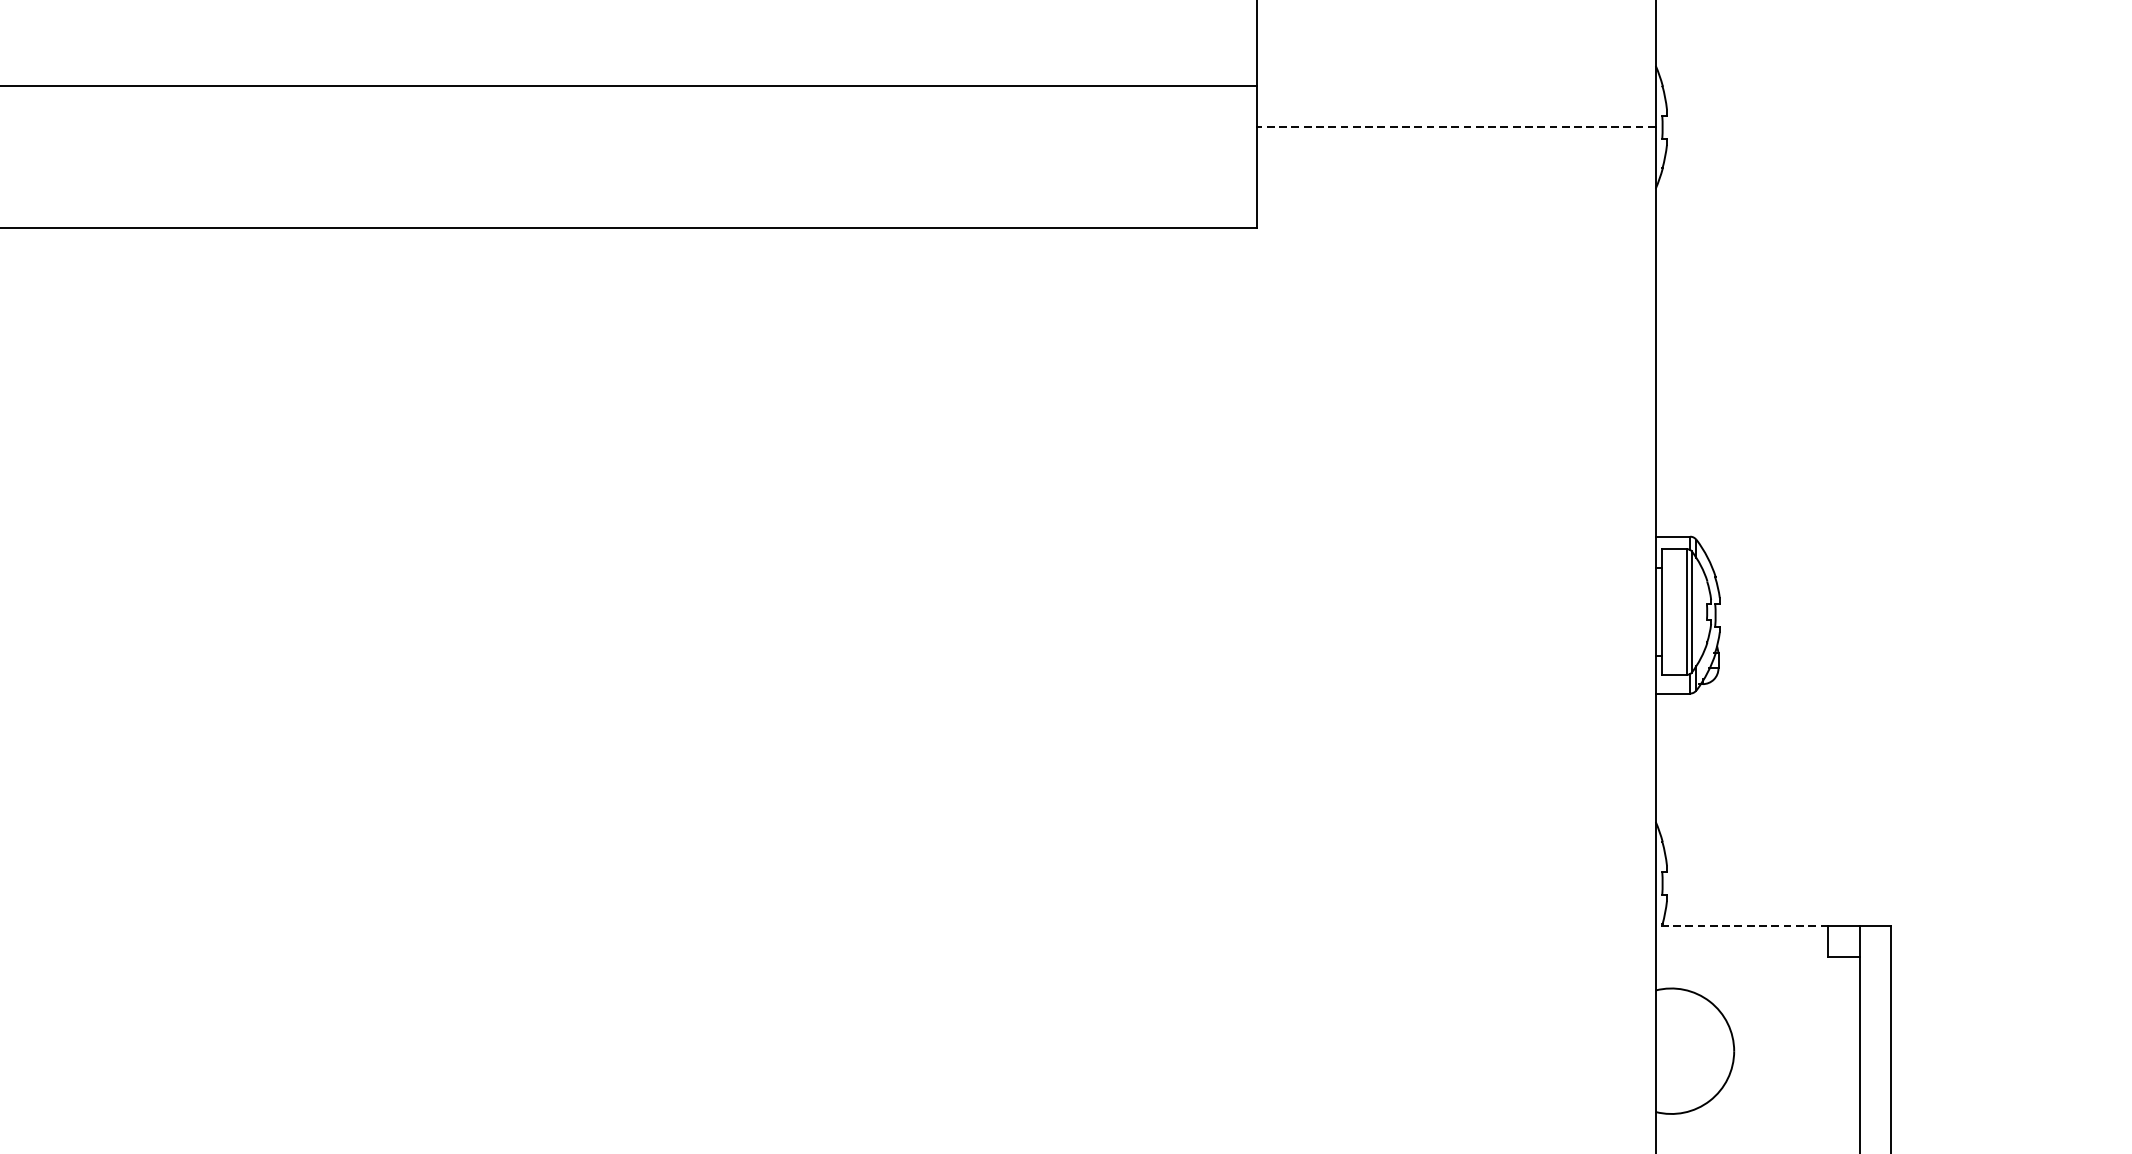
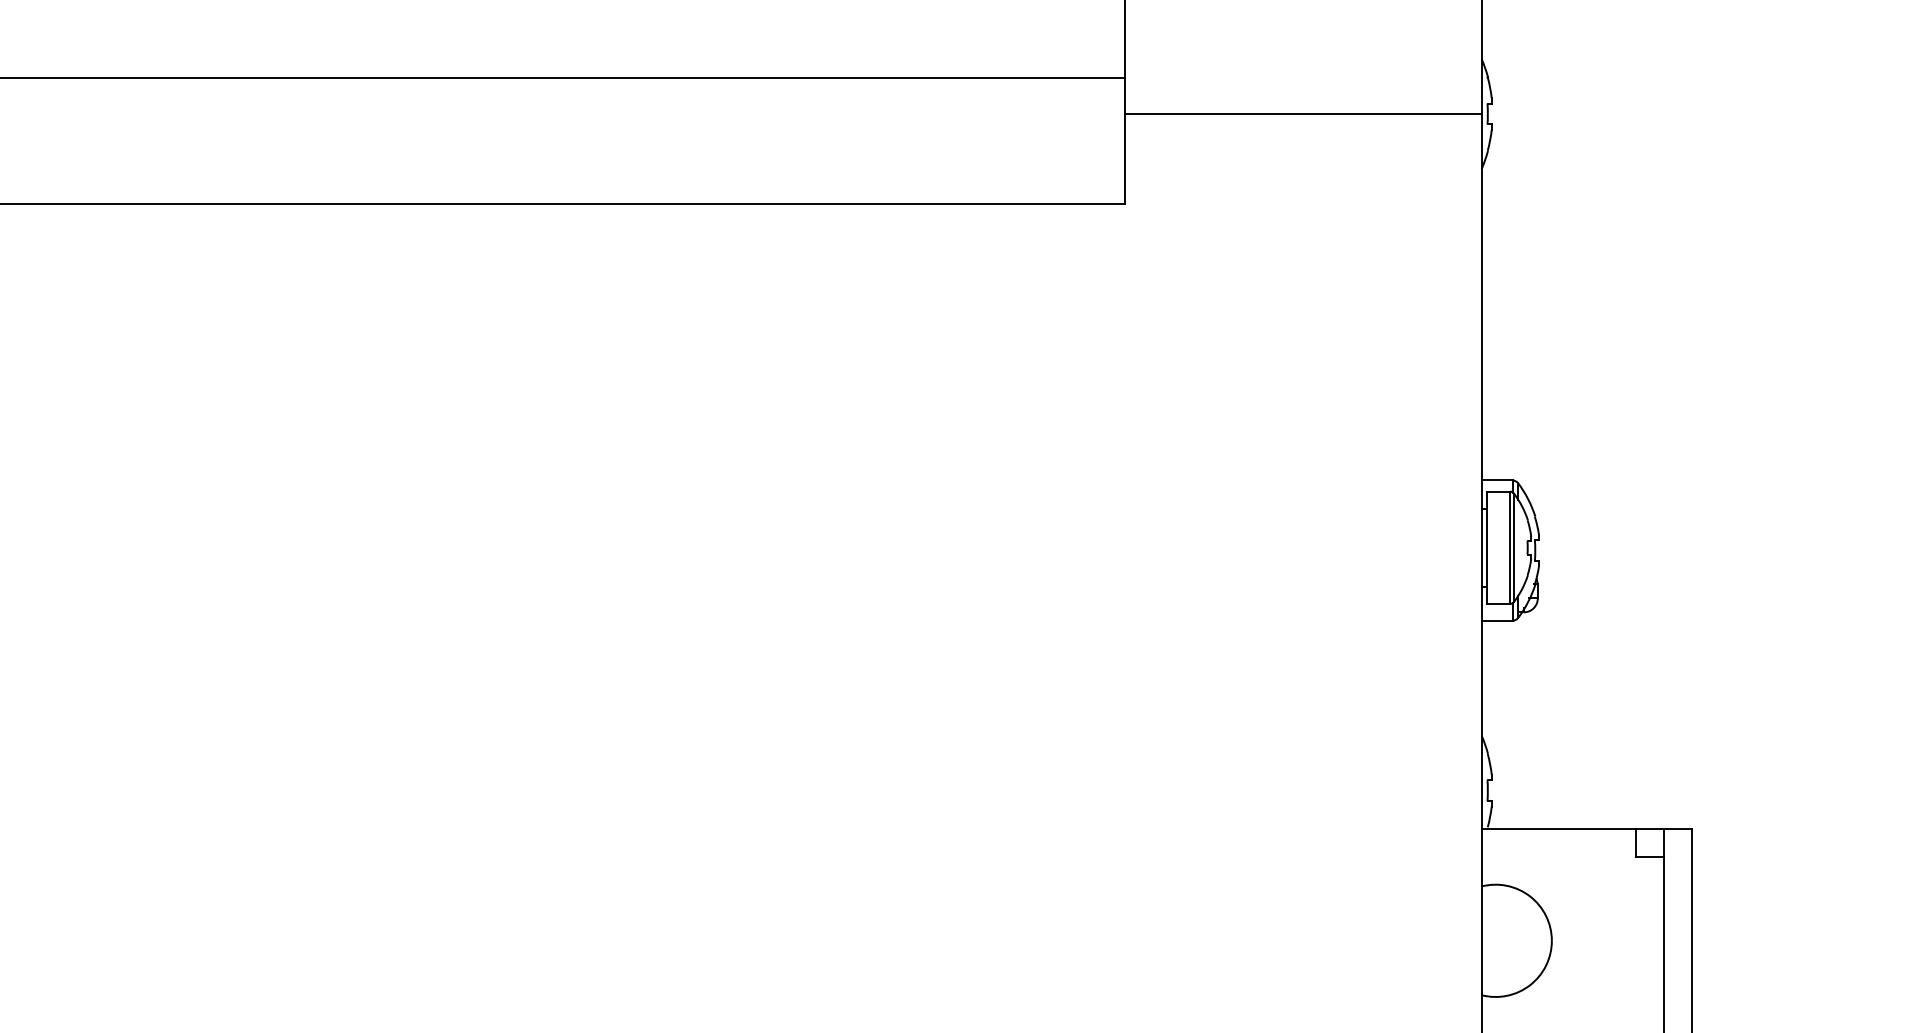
line: (1455, 127) -> (1302, 114), dashed -> solid
line: (1741, 925) -> (1558, 828), dashed -> solid

